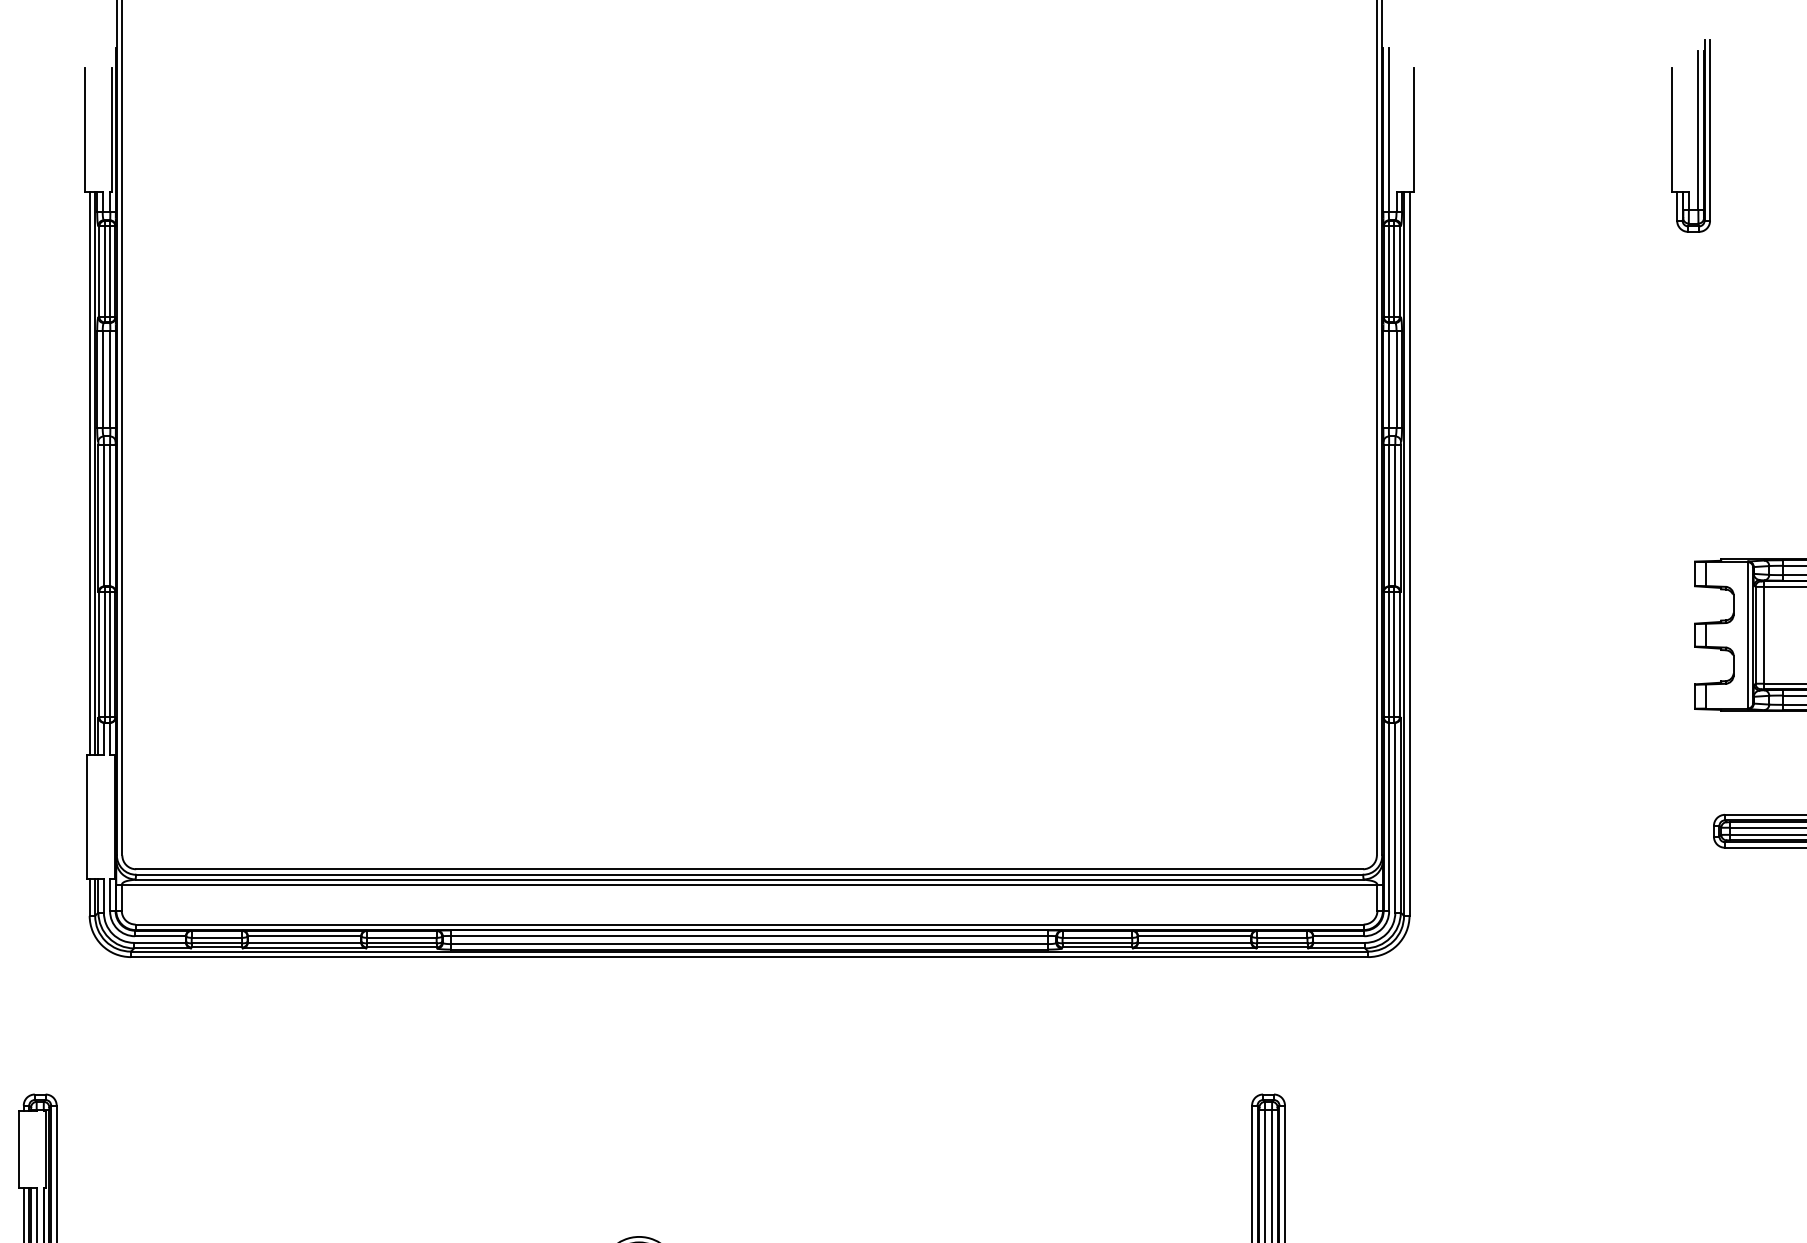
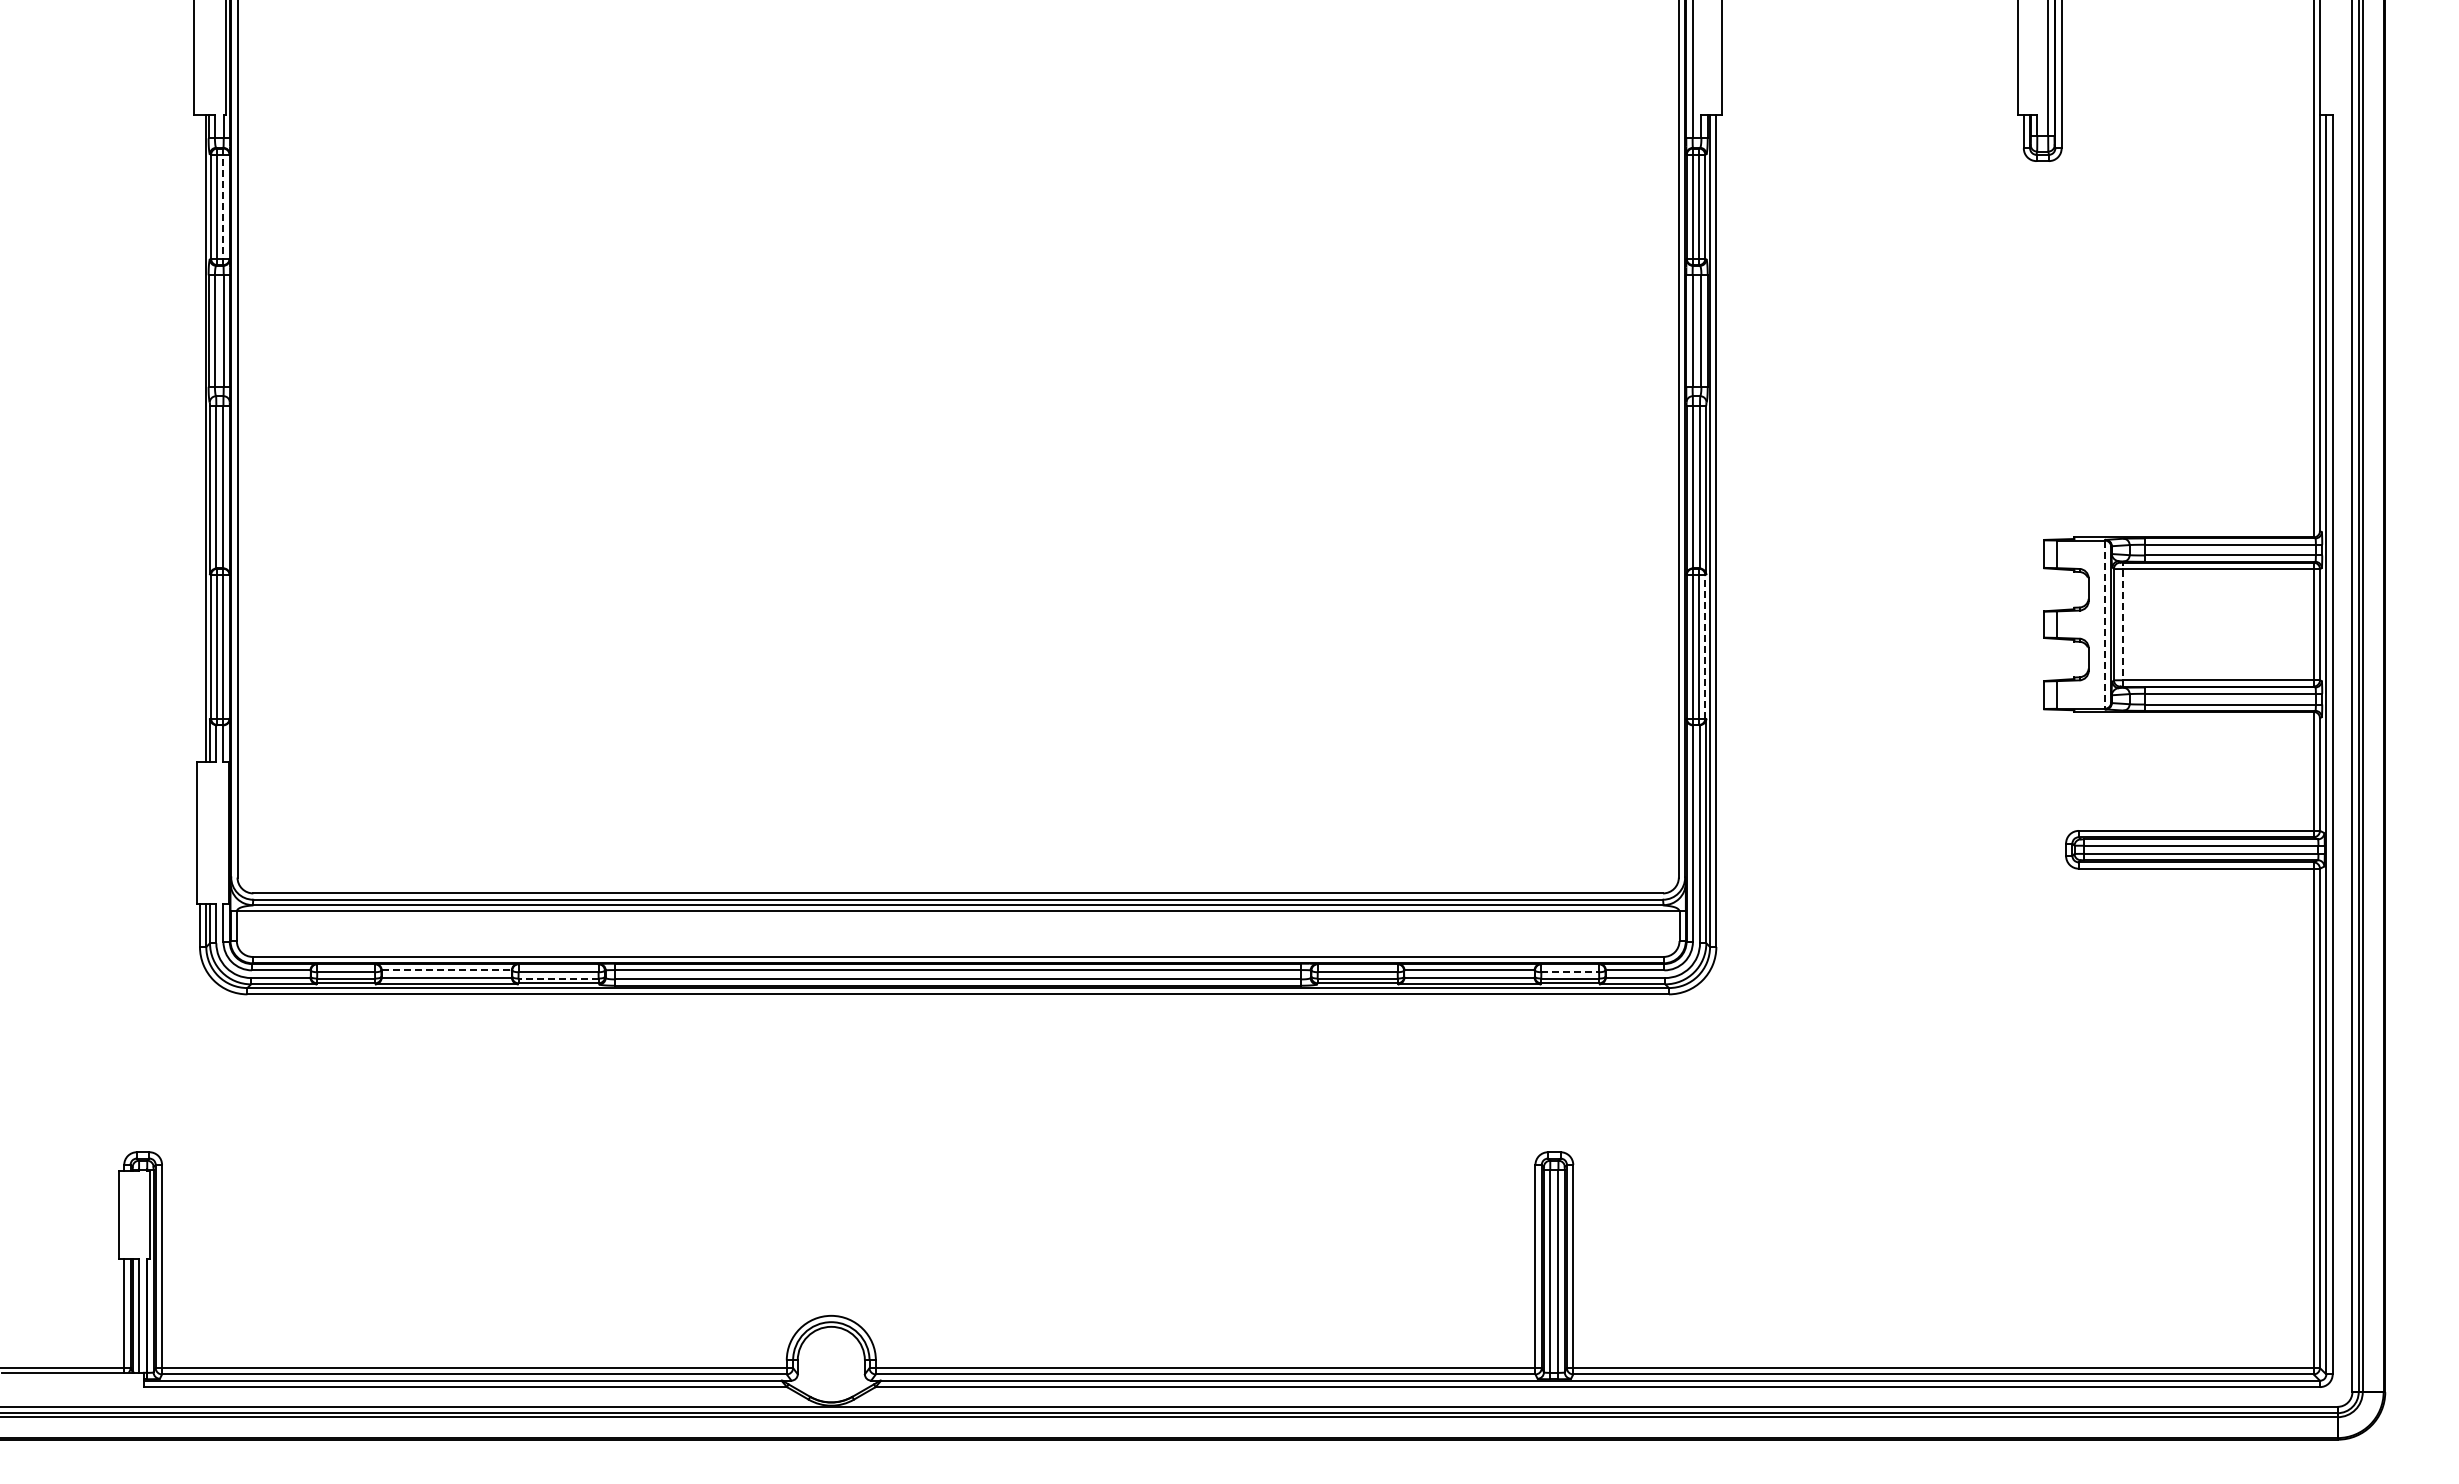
line: (110, 271) -> (223, 206), solid -> dashed
line: (89, 473) -> (199, 438), removed
line: (1763, 635) -> (2123, 624), solid -> dashed
line: (1747, 636) -> (2104, 625), solid -> dashed
line: (1400, 654) -> (1705, 646), solid -> dashed
line: (305, 936) -> (447, 970), solid -> dashed
line: (1282, 938) -> (1570, 972), solid -> dashed
line: (401, 943) -> (558, 978), solid -> dashed

